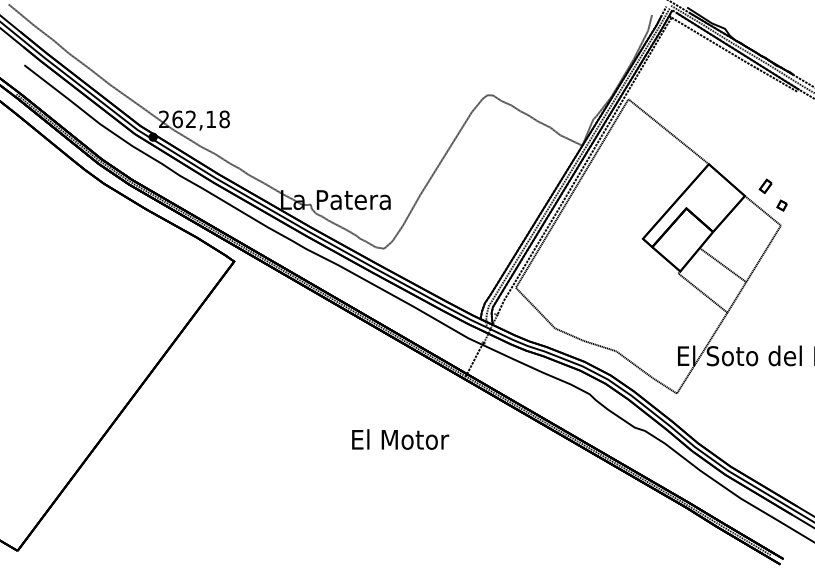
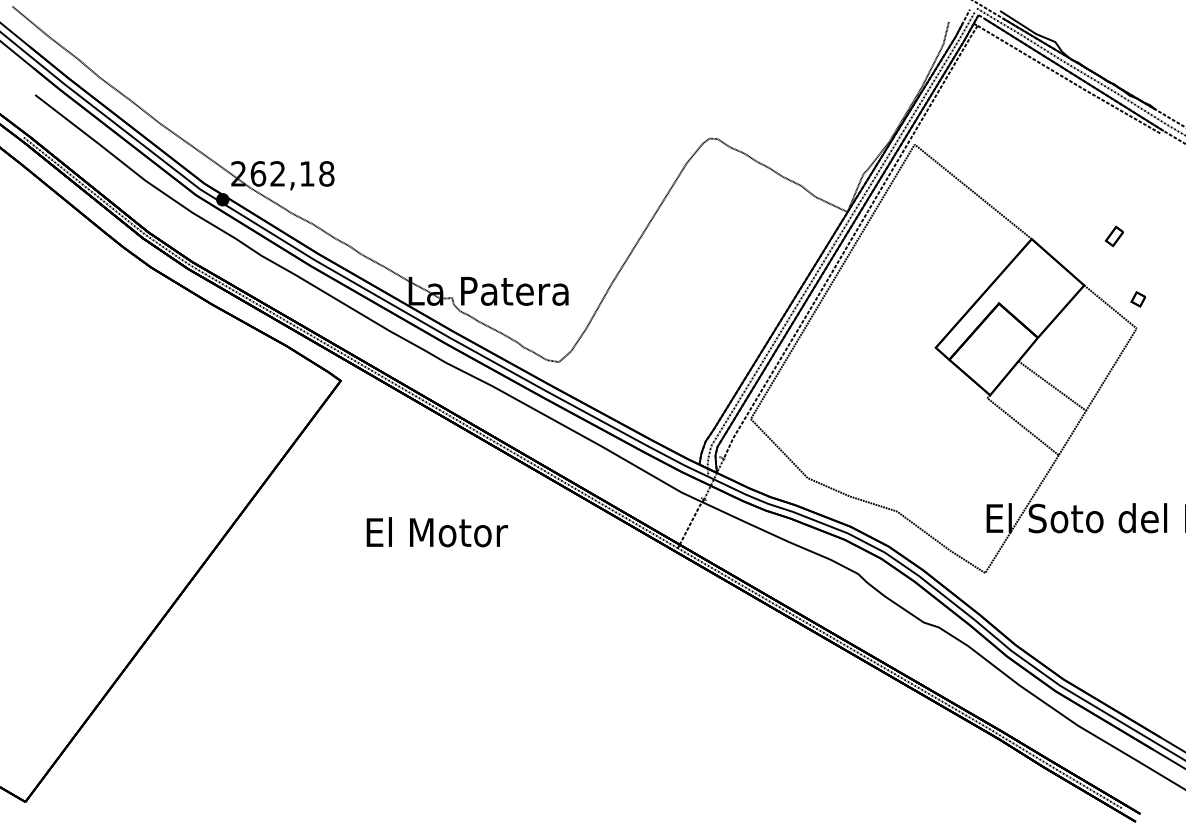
part: (765, 186) -> (1114, 236), moved
text: (400, 439) -> (437, 532), moved

